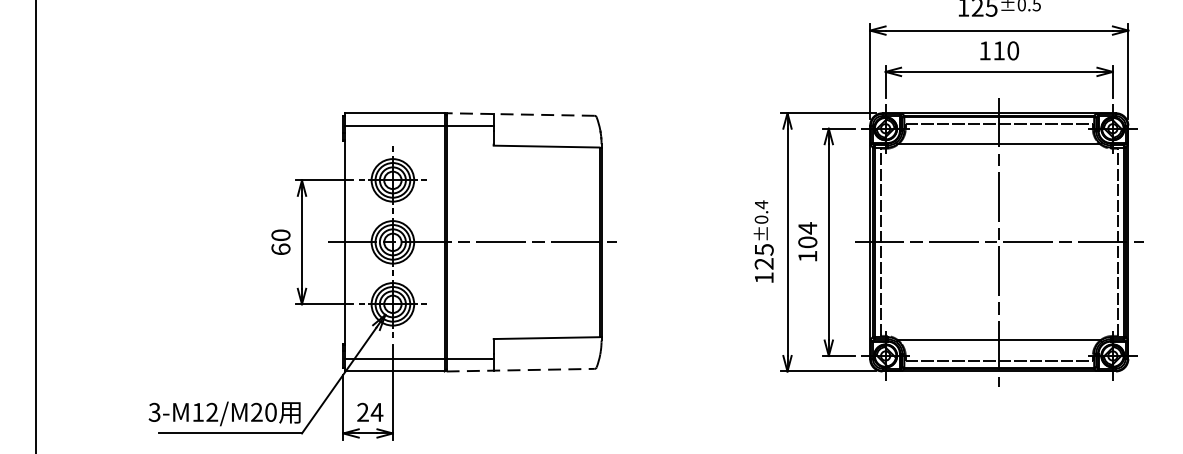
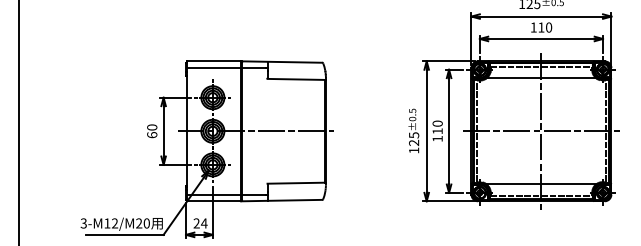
line: (519, 115) -> (281, 62), dashed -> solid
text: (761, 205) -> (412, 111), ±0.4 -> ±0.5
text: (807, 235) -> (437, 127), 104 -> 110
line: (521, 370) -> (282, 200), dashed -> solid

